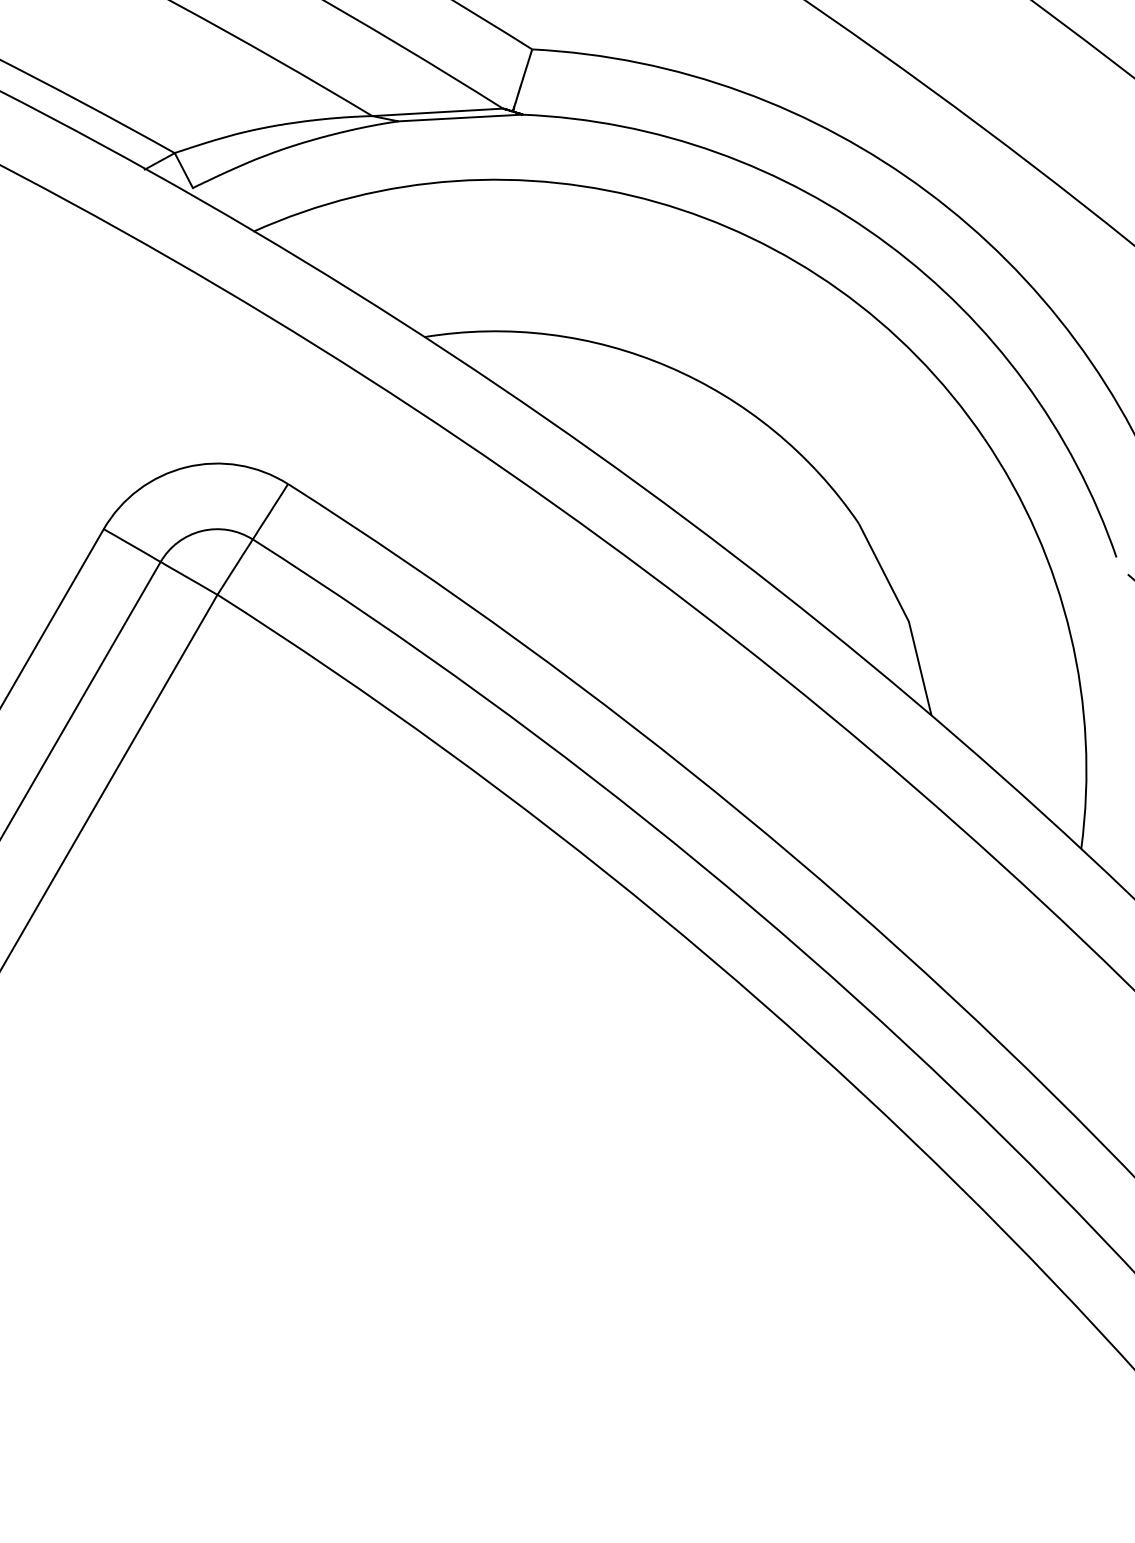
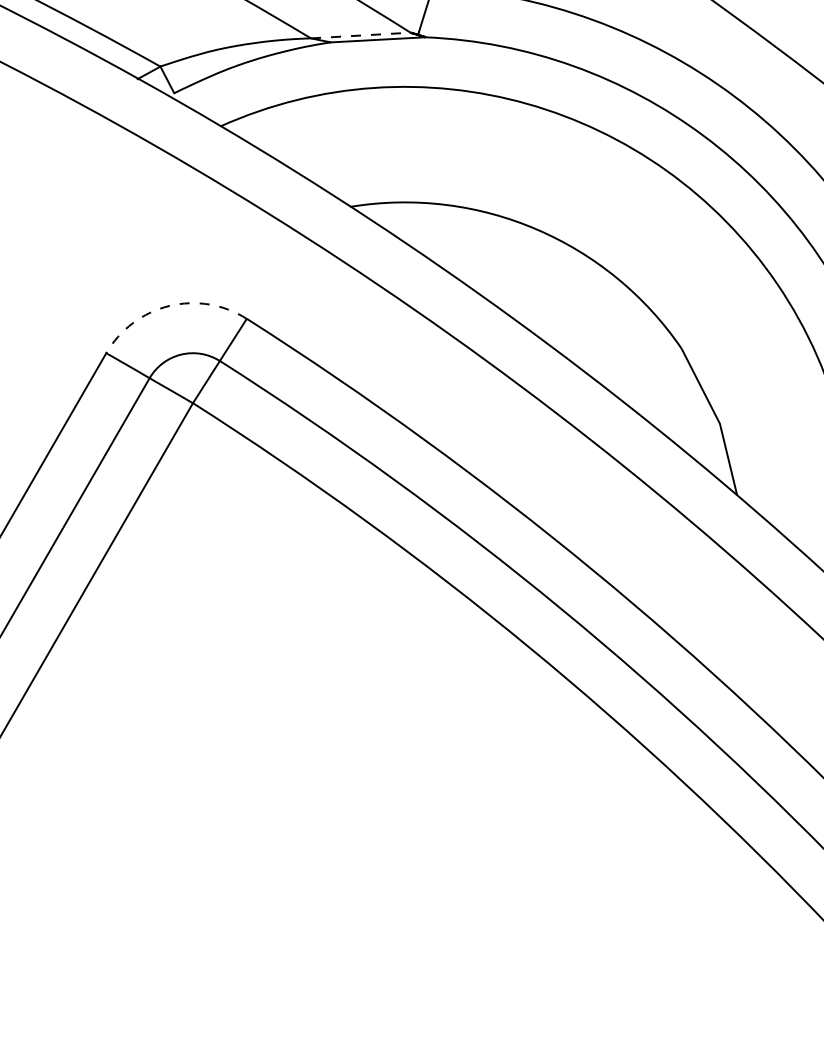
line: (438, 112) -> (361, 35), solid -> dashed
arc: (186, 467) -> (169, 306), solid -> dashed

